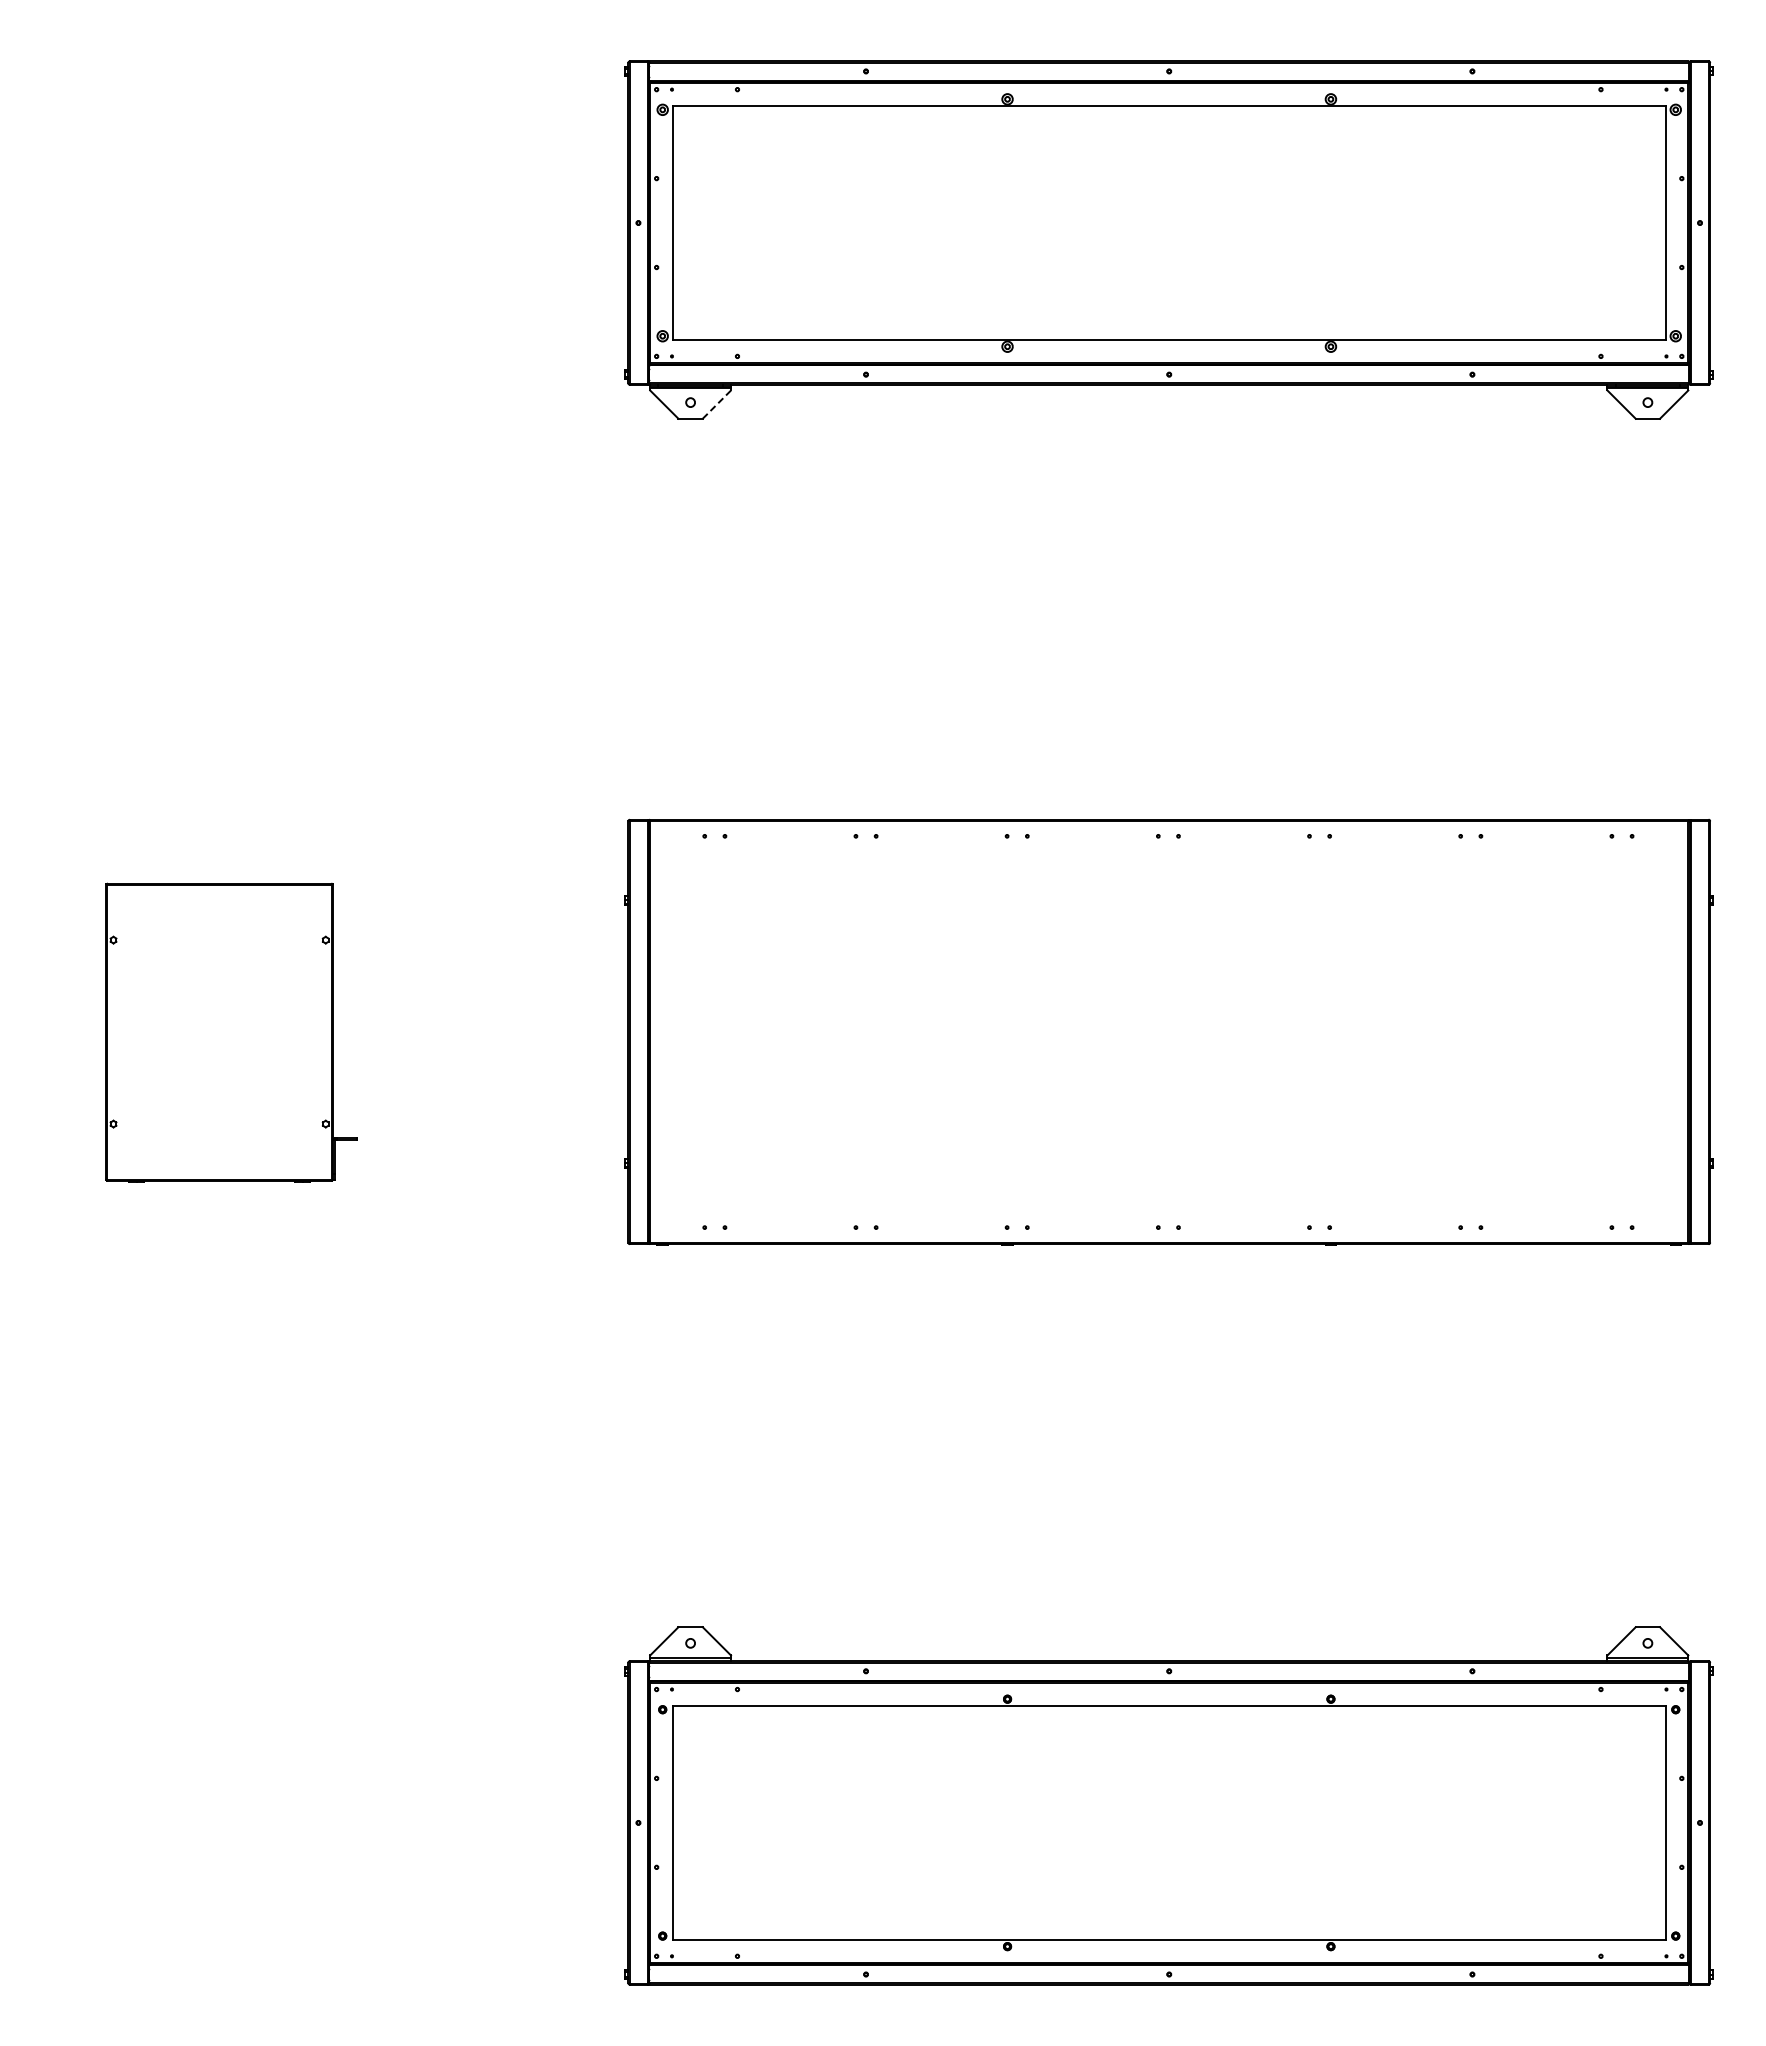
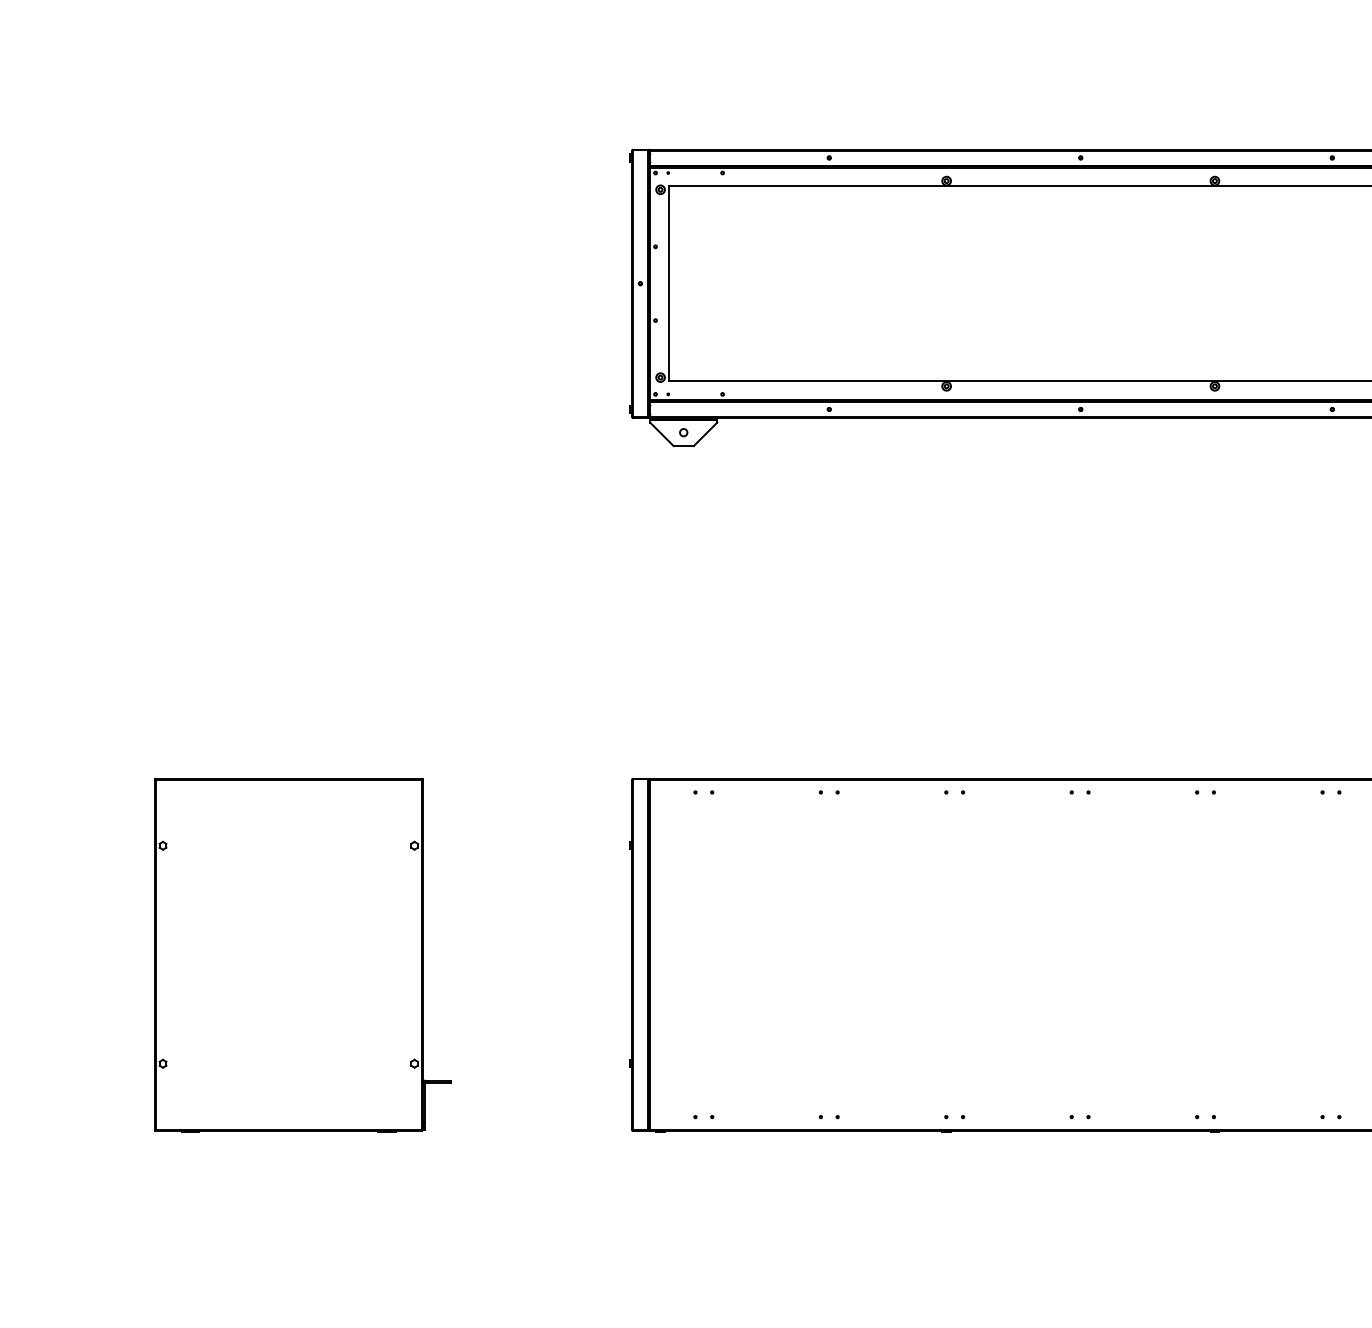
line: (717, 404) -> (706, 434), dashed -> solid
part: (231, 1032) -> (302, 955), size x1.43

